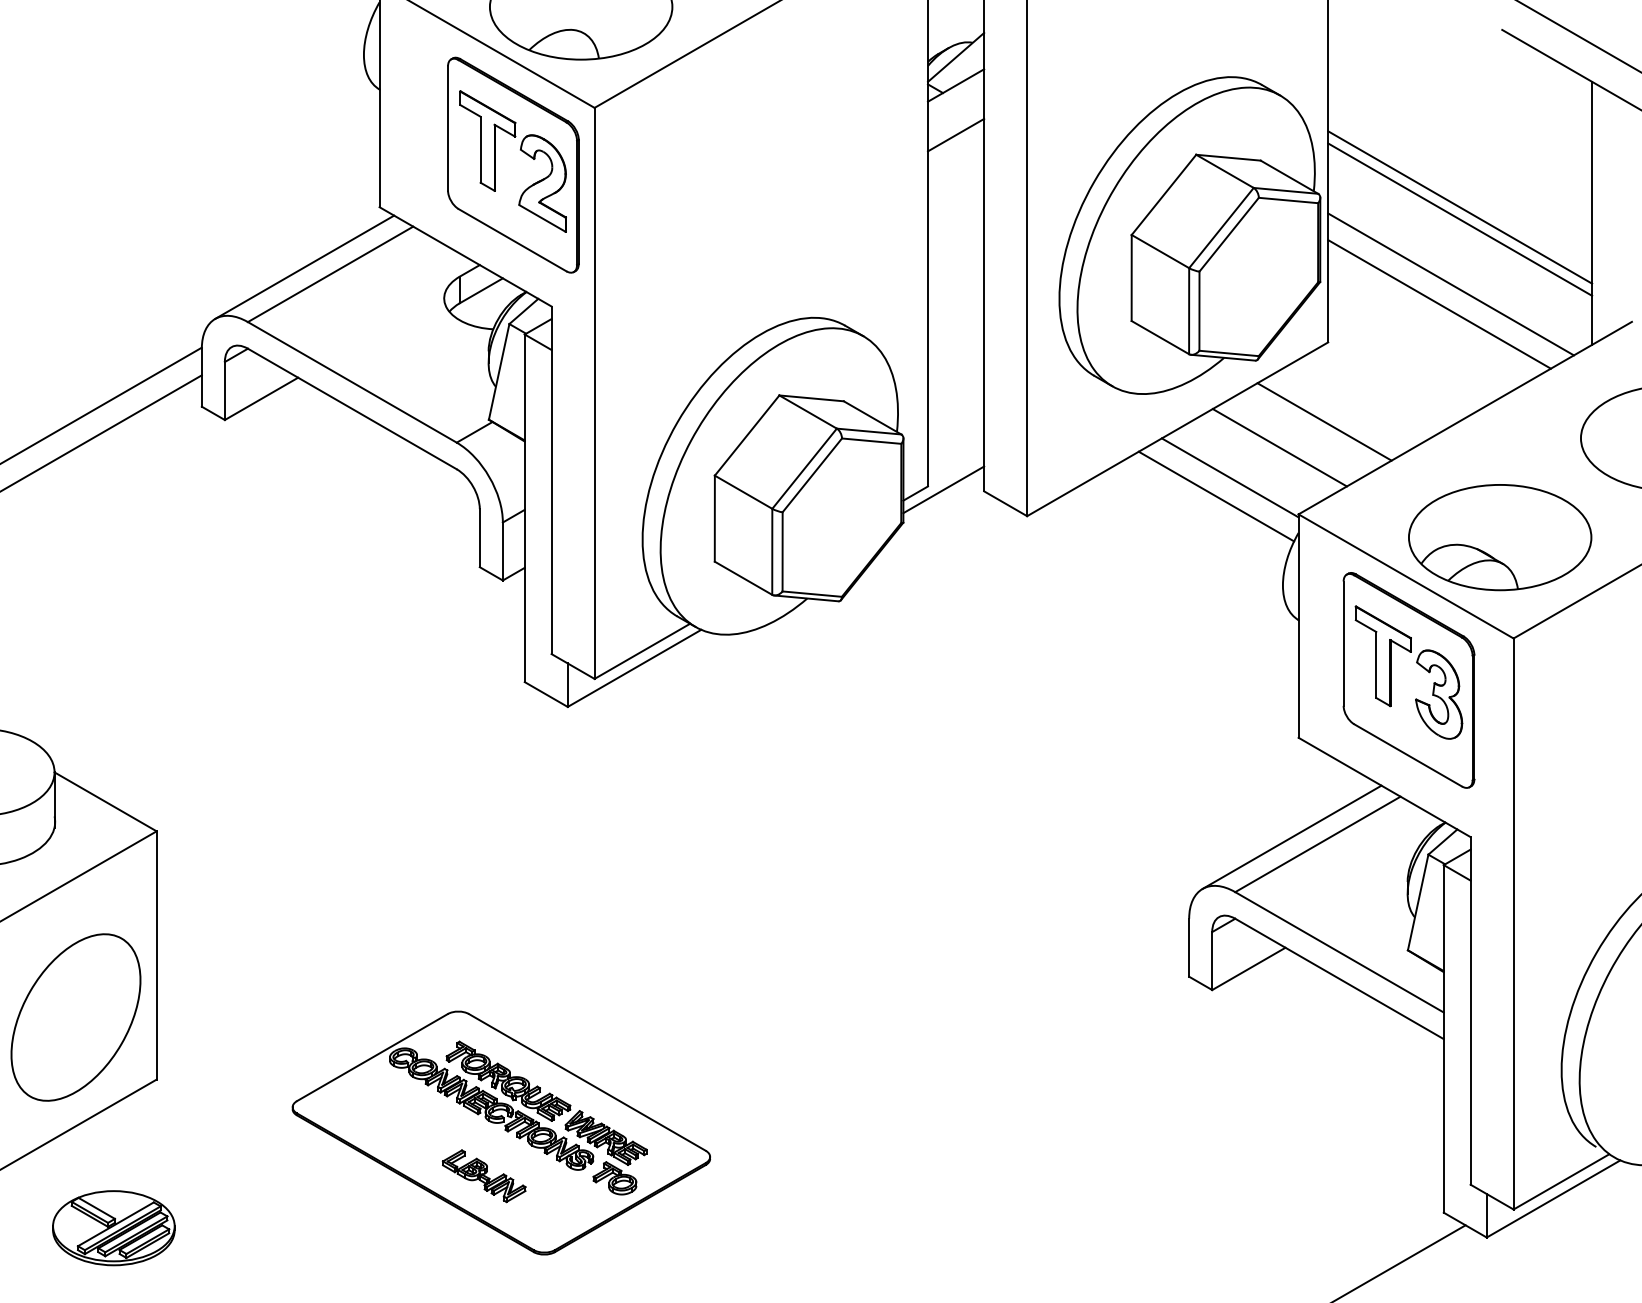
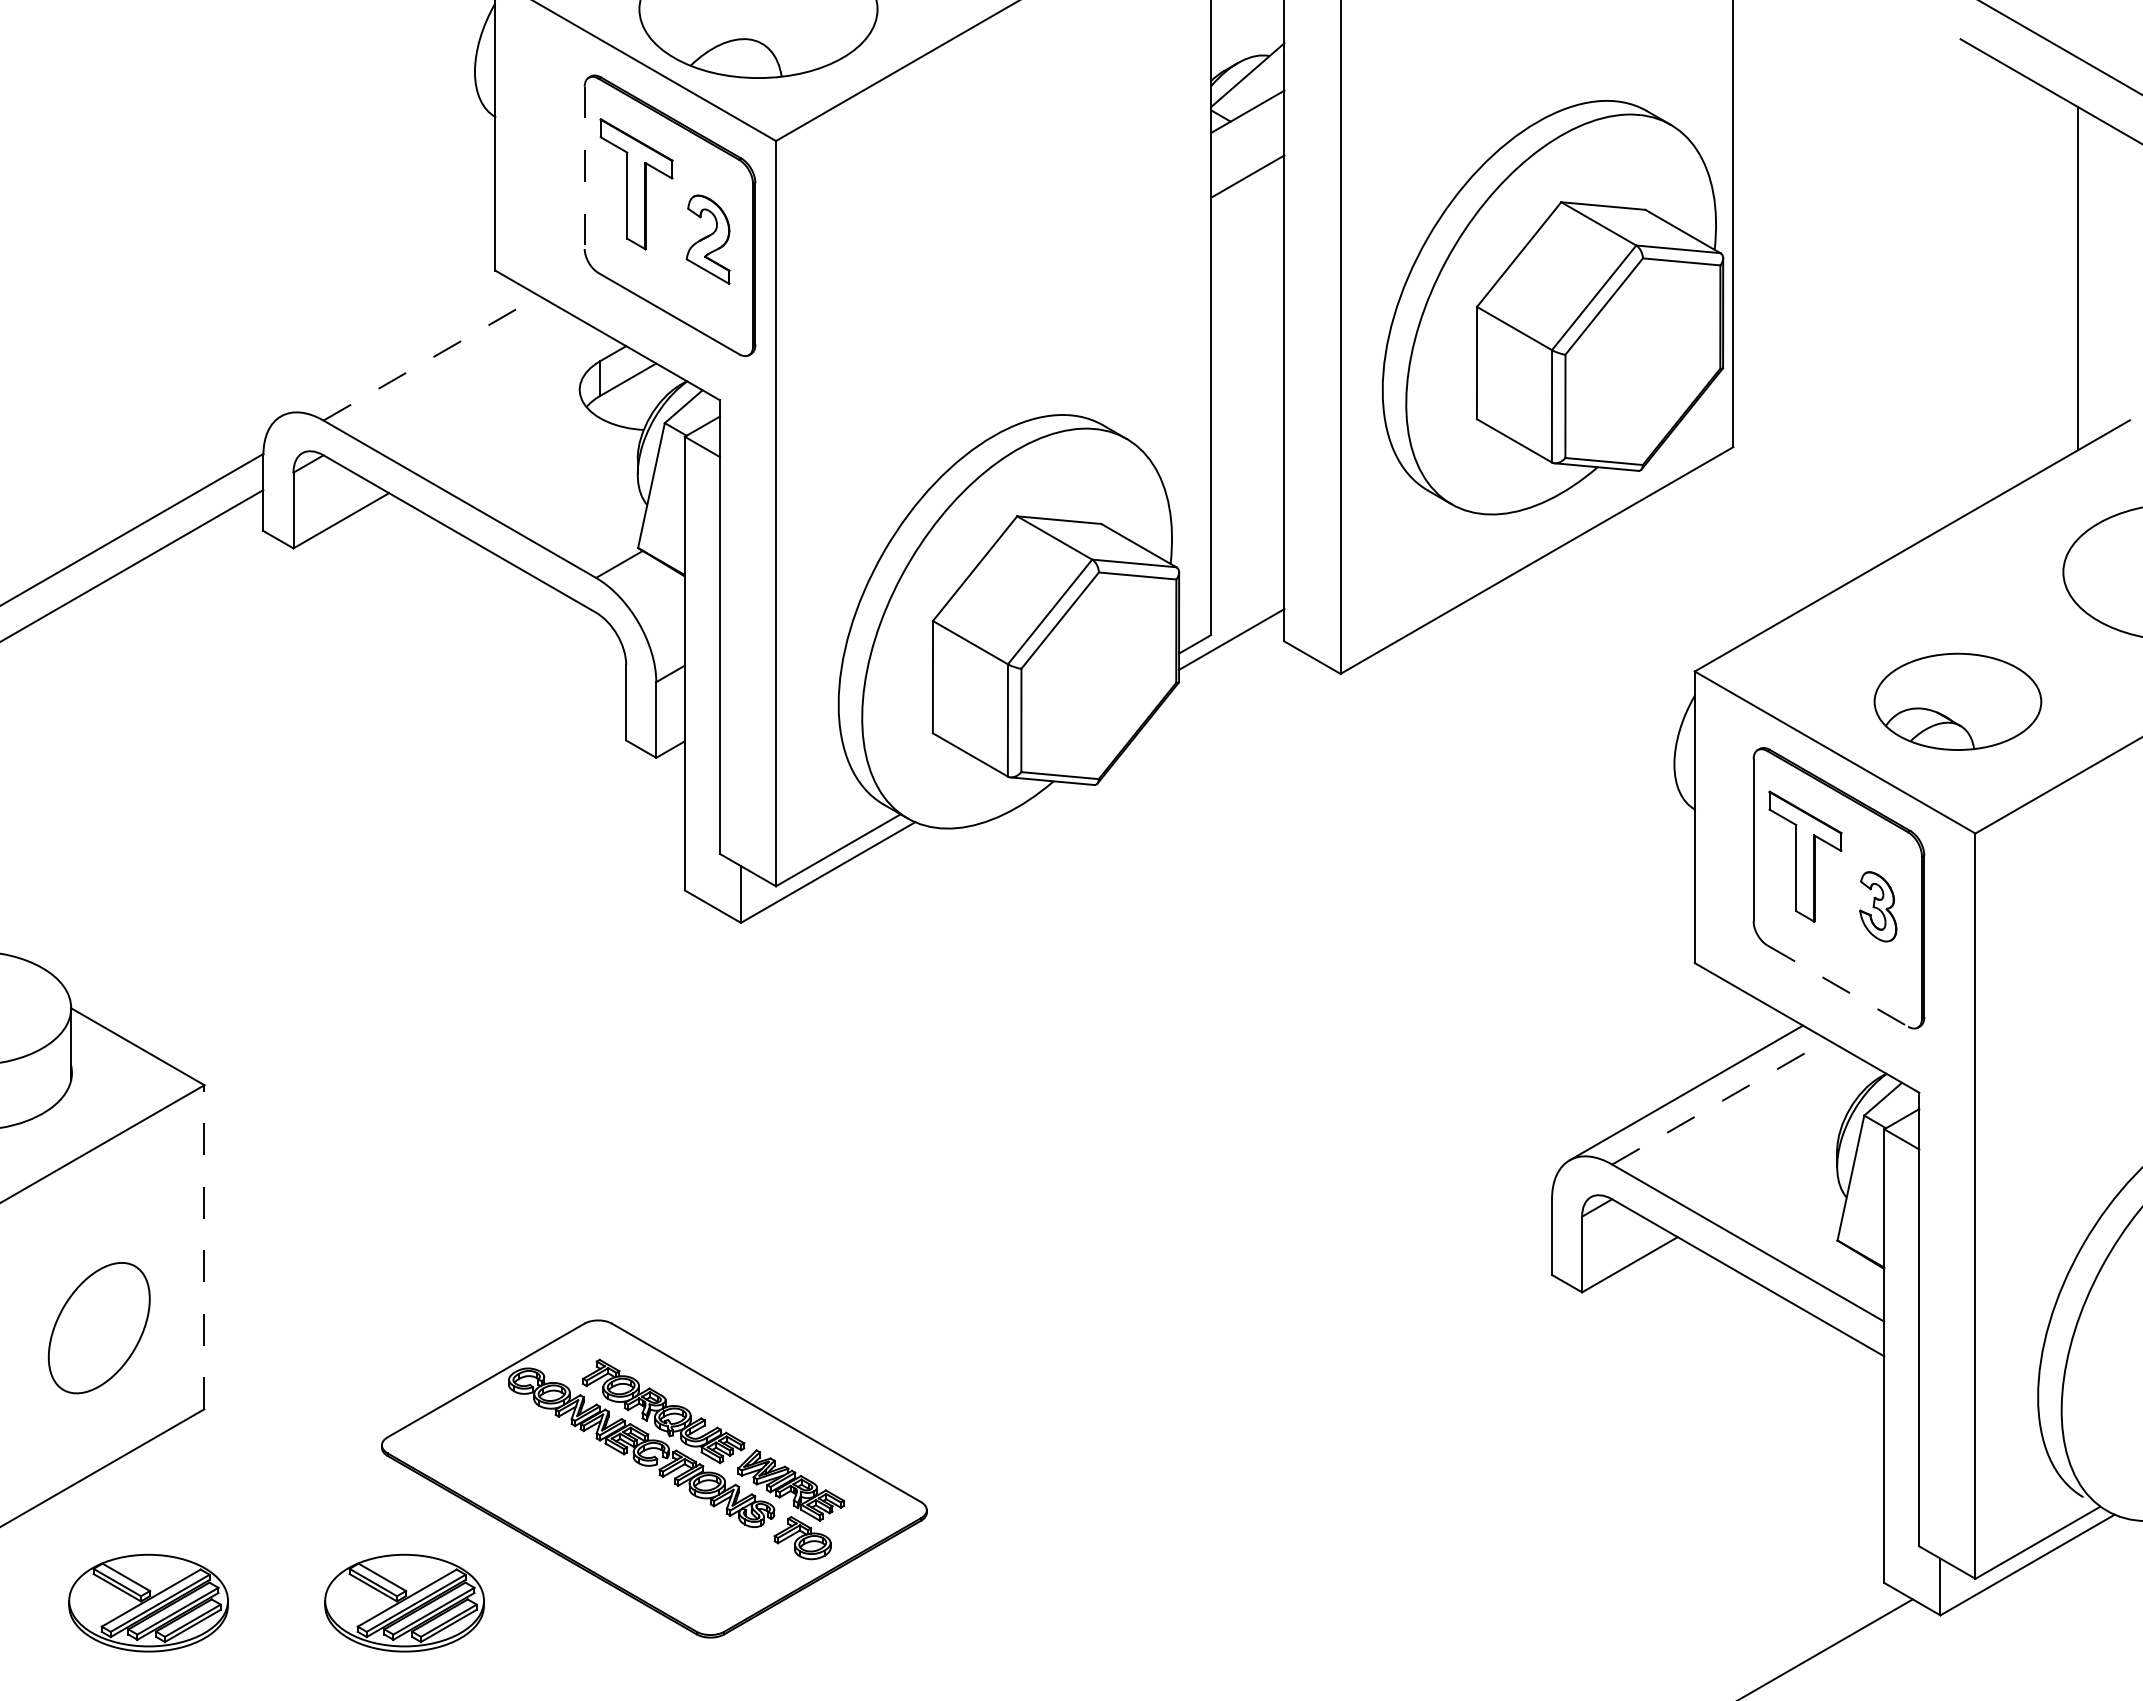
line: (447, 128) -> (584, 168), solid -> dashed
part: (542, 183) -> (707, 239), size x0.7
line: (1460, 207) -> (1905, 270), removed
line: (1460, 219) -> (1905, 286), removed
line: (304, 266) -> (397, 348), removed
line: (330, 274) -> (431, 358), solid -> dashed
line: (1450, 284) -> (1893, 371), removed
line: (1439, 304) -> (1878, 397), removed
line: (1324, 421) -> (1728, 550), removed
line: (1279, 447) -> (1669, 584), removed
line: (1230, 477) -> (1605, 623), removed
line: (1216, 495) -> (1587, 647), removed
part: (1499, 537) -> (1957, 701), size x0.7
part: (1439, 694) -> (1878, 906), size x0.6
line: (1408, 755) -> (1838, 986), solid -> dashed
line: (1318, 844) -> (1720, 1102), solid -> dashed
line: (156, 954) -> (204, 1246), solid -> dashed
part: (76, 1016) -> (99, 1327), size x0.6
part: (483, 1175) -> (631, 1534), removed
part: (309, 1227) -> (404, 1602), added

